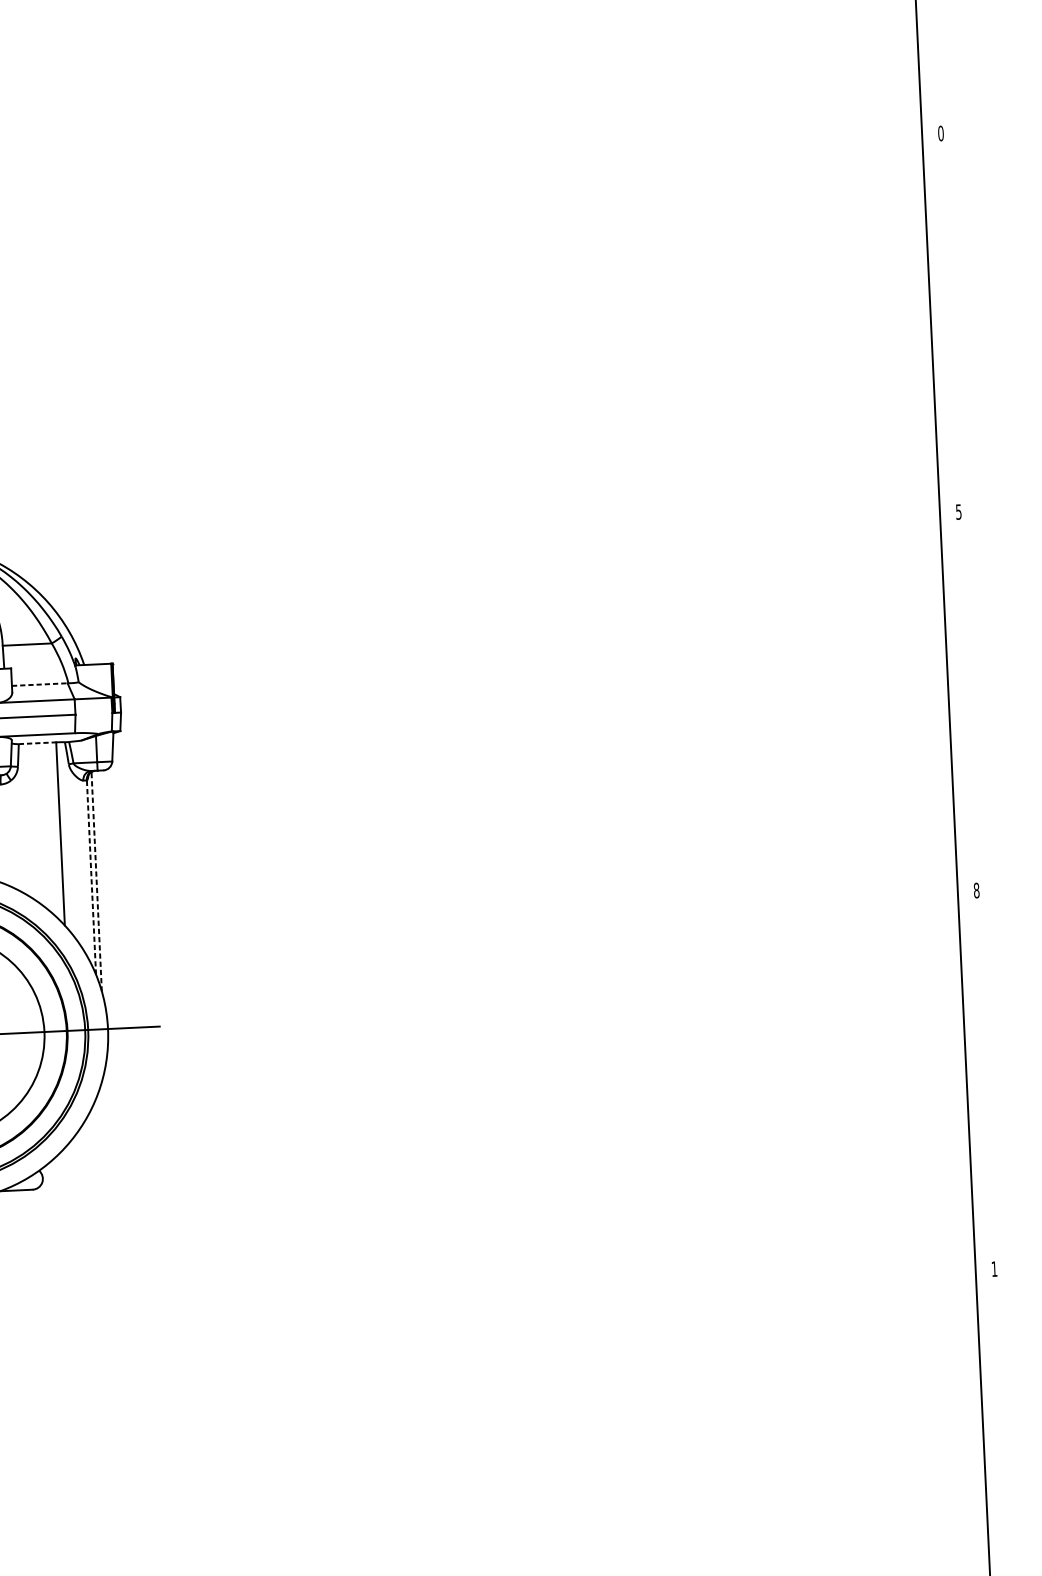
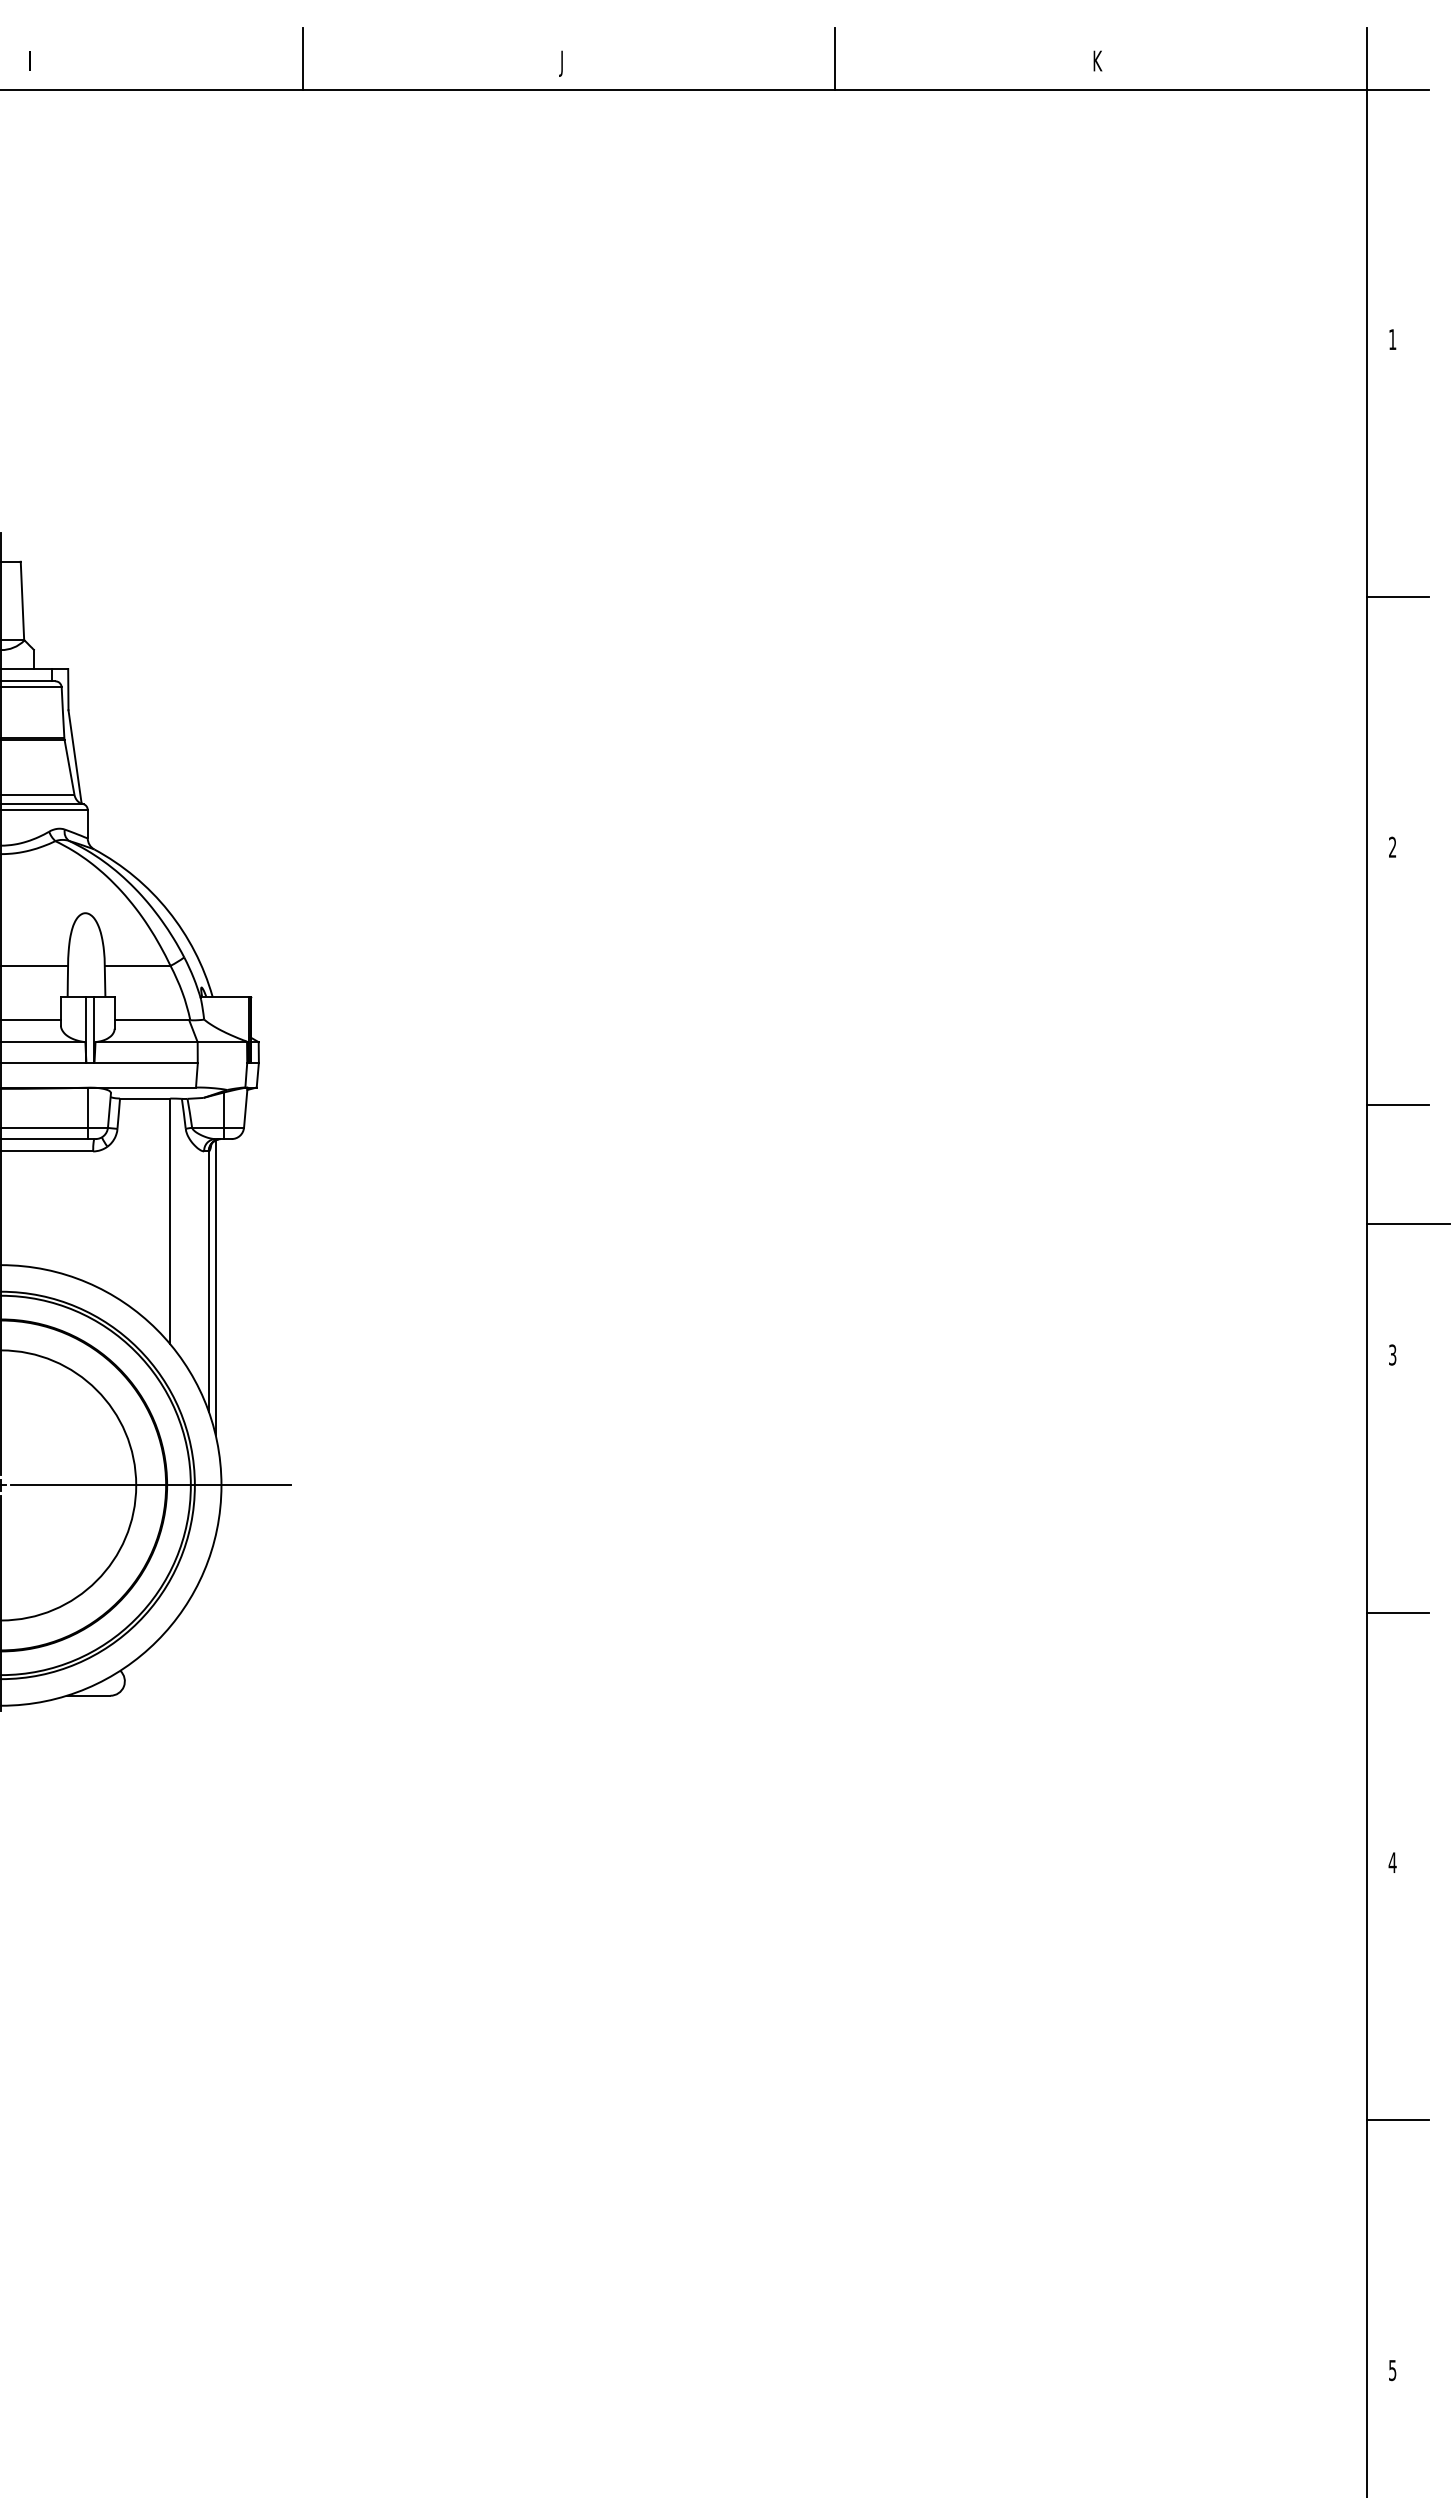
text: (940, 133) -> (1392, 339), 0 -> 1
line: (954, 325) -> (1398, 597), added
text: (958, 511) -> (1392, 846), 5 -> 2
line: (40, 684) -> (152, 1020), dashed -> solid
line: (972, 704) -> (1398, 1105), added
line: (37, 743) -> (145, 1098), dashed -> solid
line: (983, 791) -> (1408, 1223), added
line: (91, 877) -> (208, 1281), dashed -> solid
line: (96, 881) -> (215, 1287), dashed -> solid
text: (976, 890) -> (1392, 1354), 8 -> 3
line: (990, 1082) -> (1398, 1612), added
text: (994, 1268) -> (1392, 1862), 1 -> 4
line: (1007, 1461) -> (1398, 2120), added

